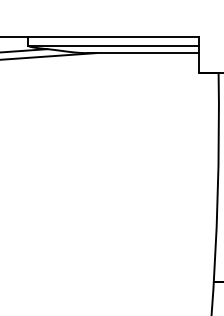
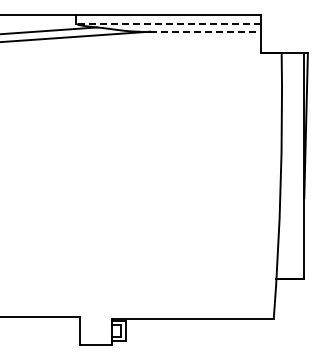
line: (112, 45) -> (167, 23), solid -> dashed
line: (147, 52) -> (205, 31), solid -> dashed

